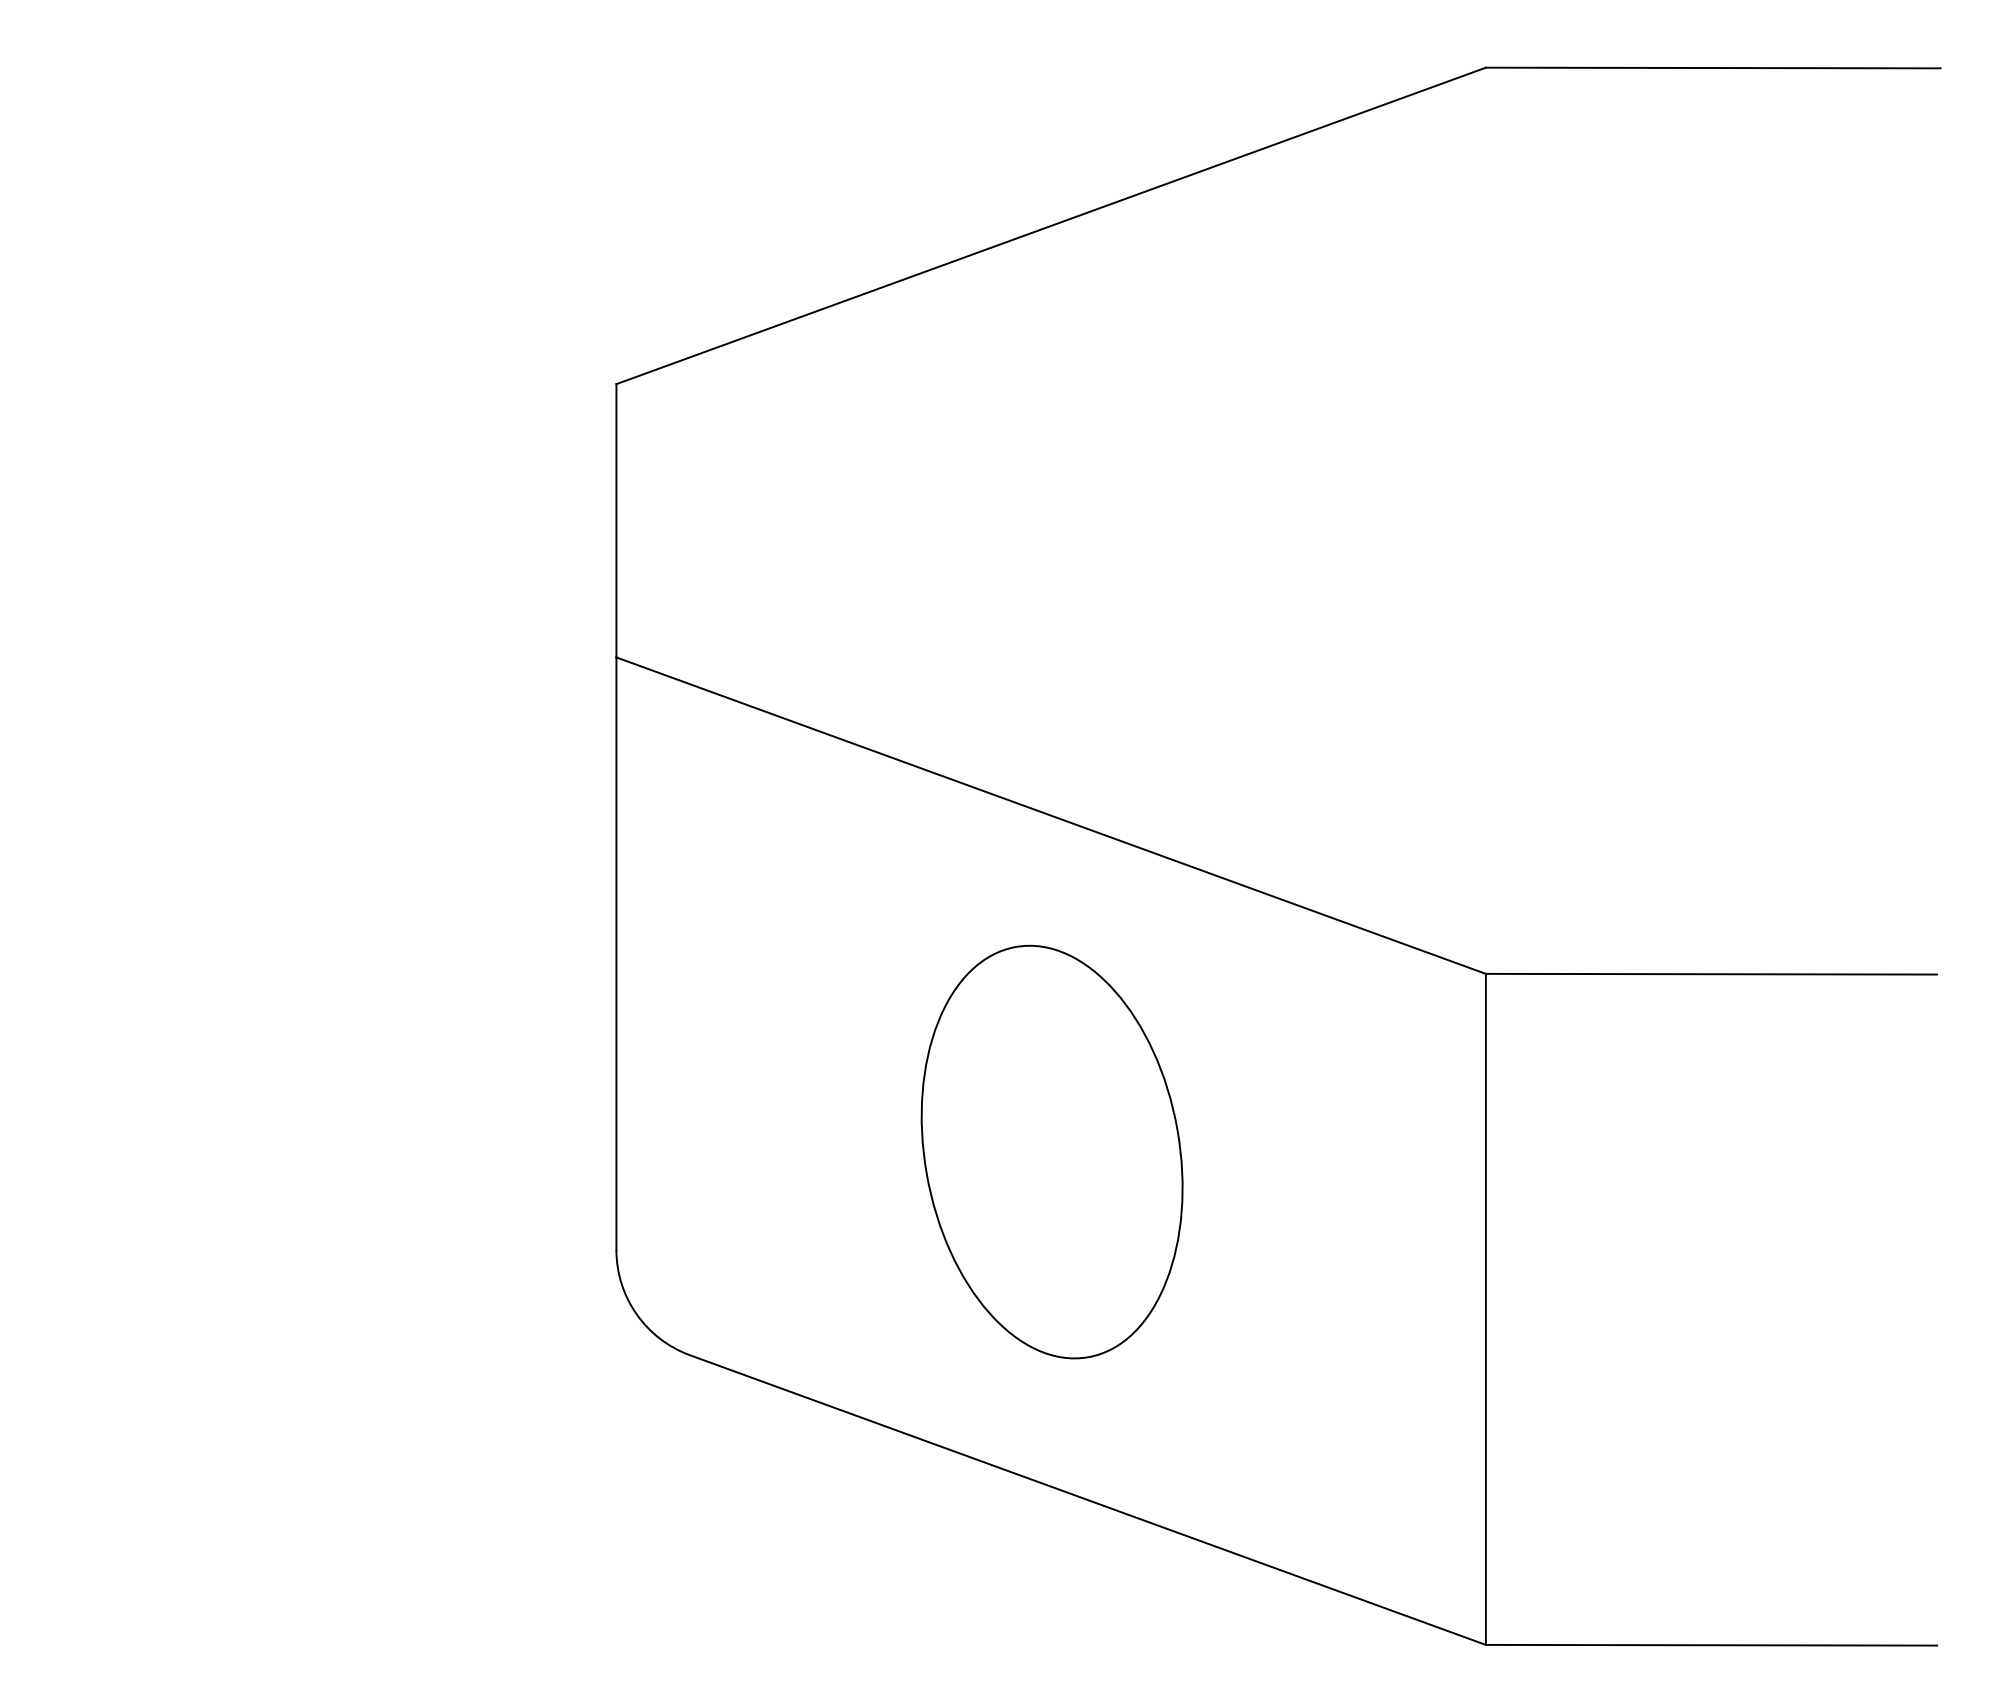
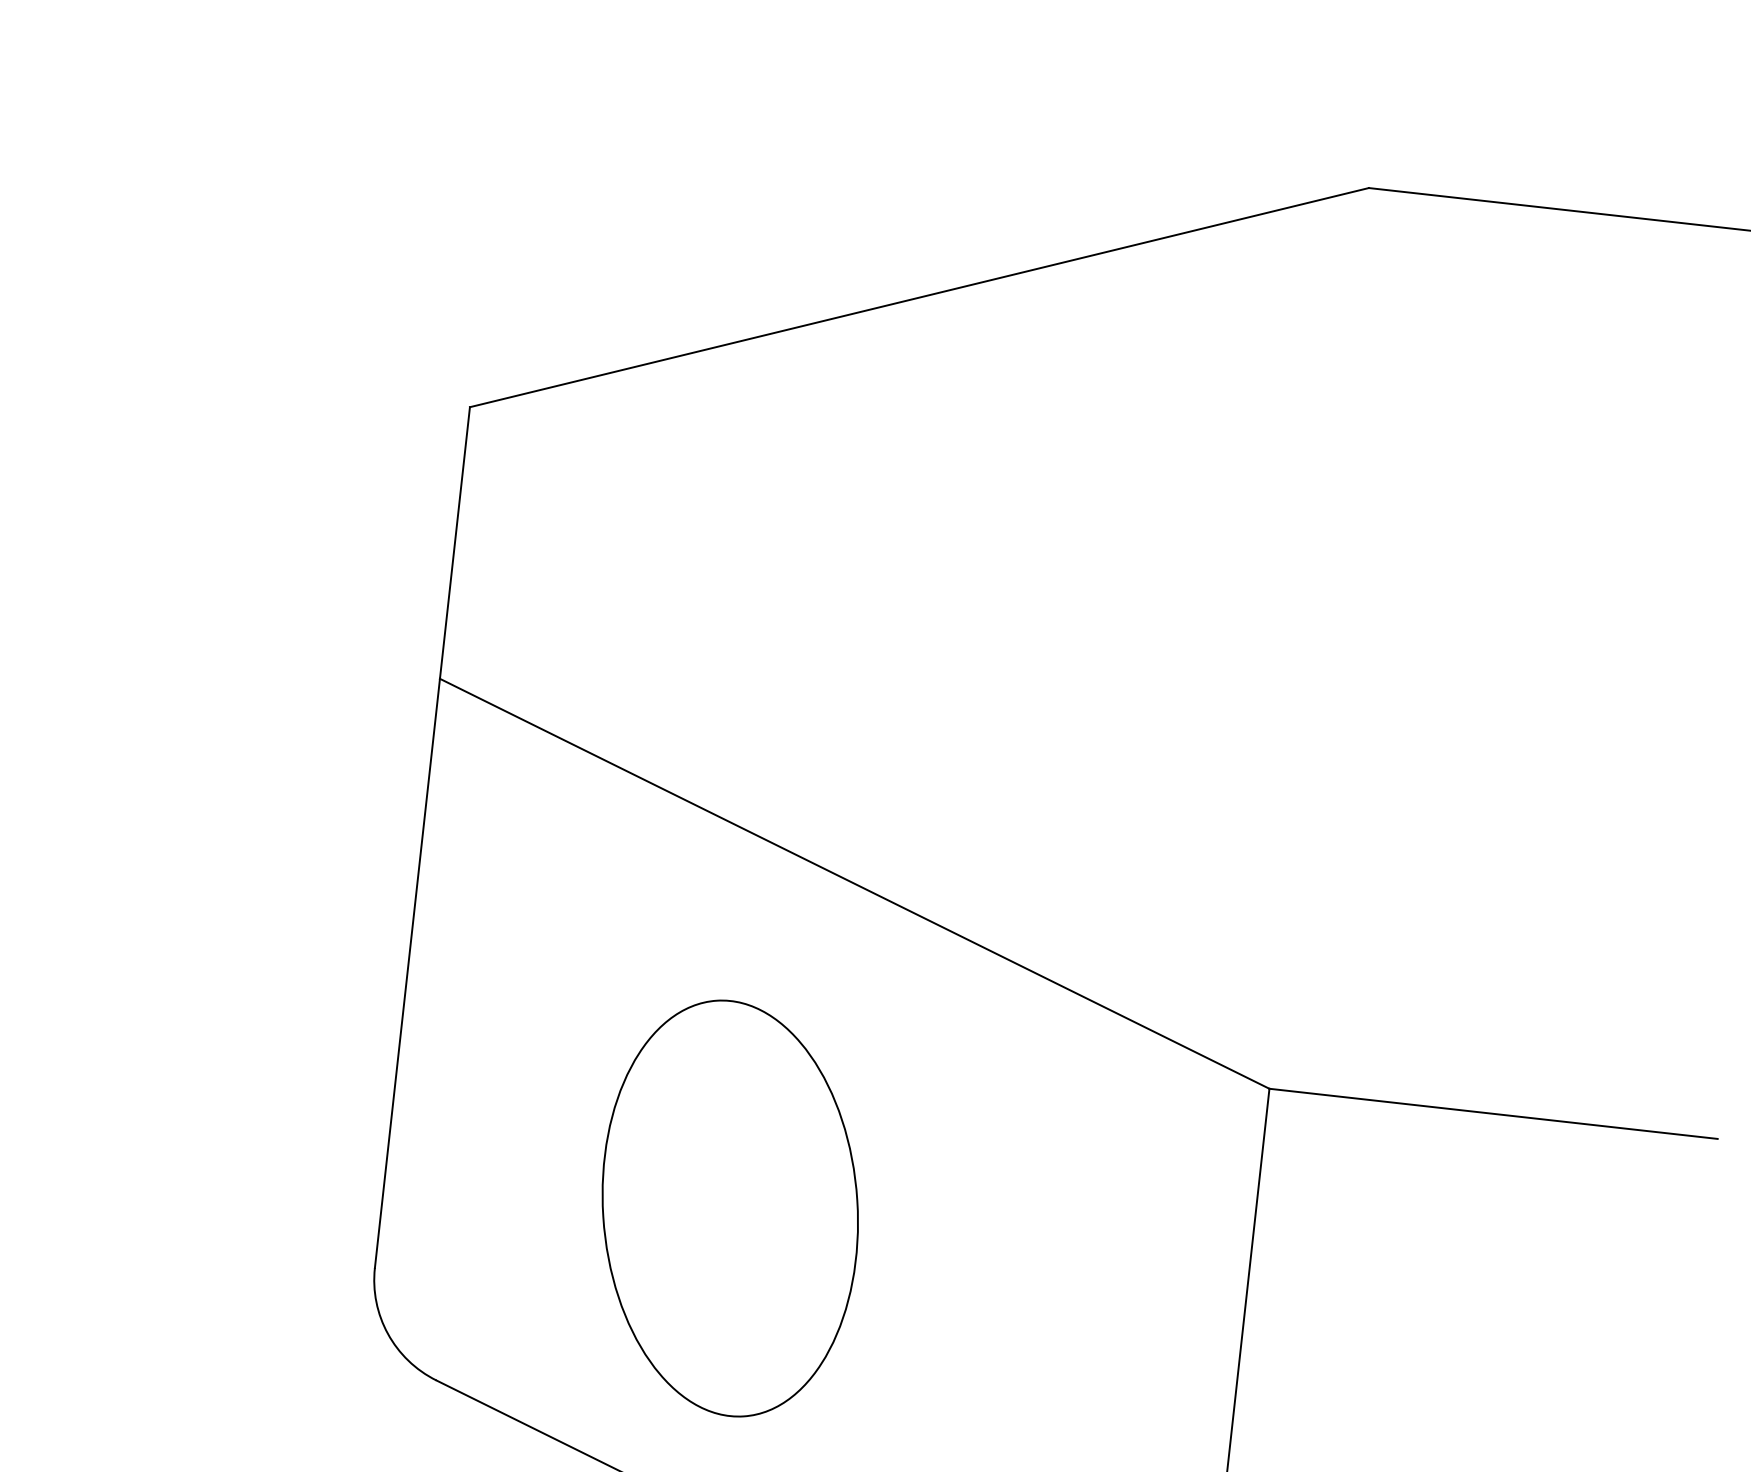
part: (1051, 1151) -> (729, 1207), moved

